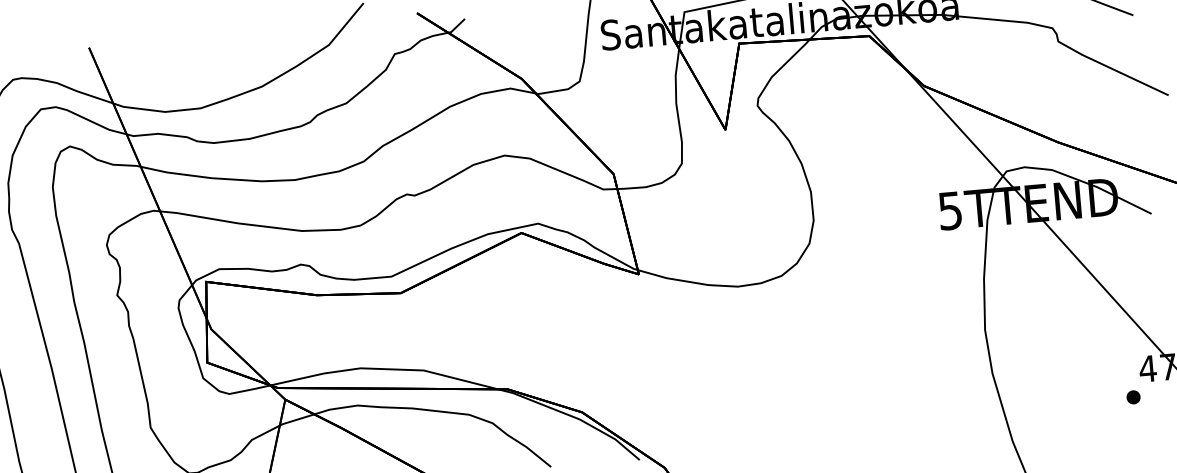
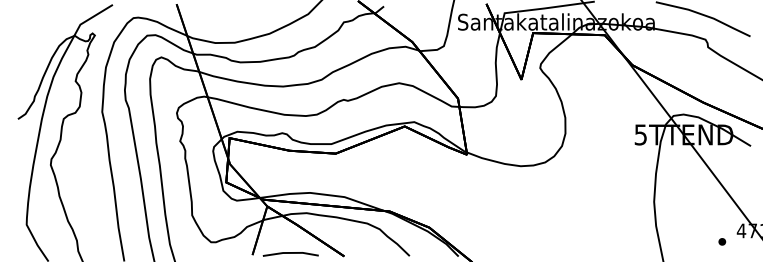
part: (1133, 396) -> (722, 241), moved

